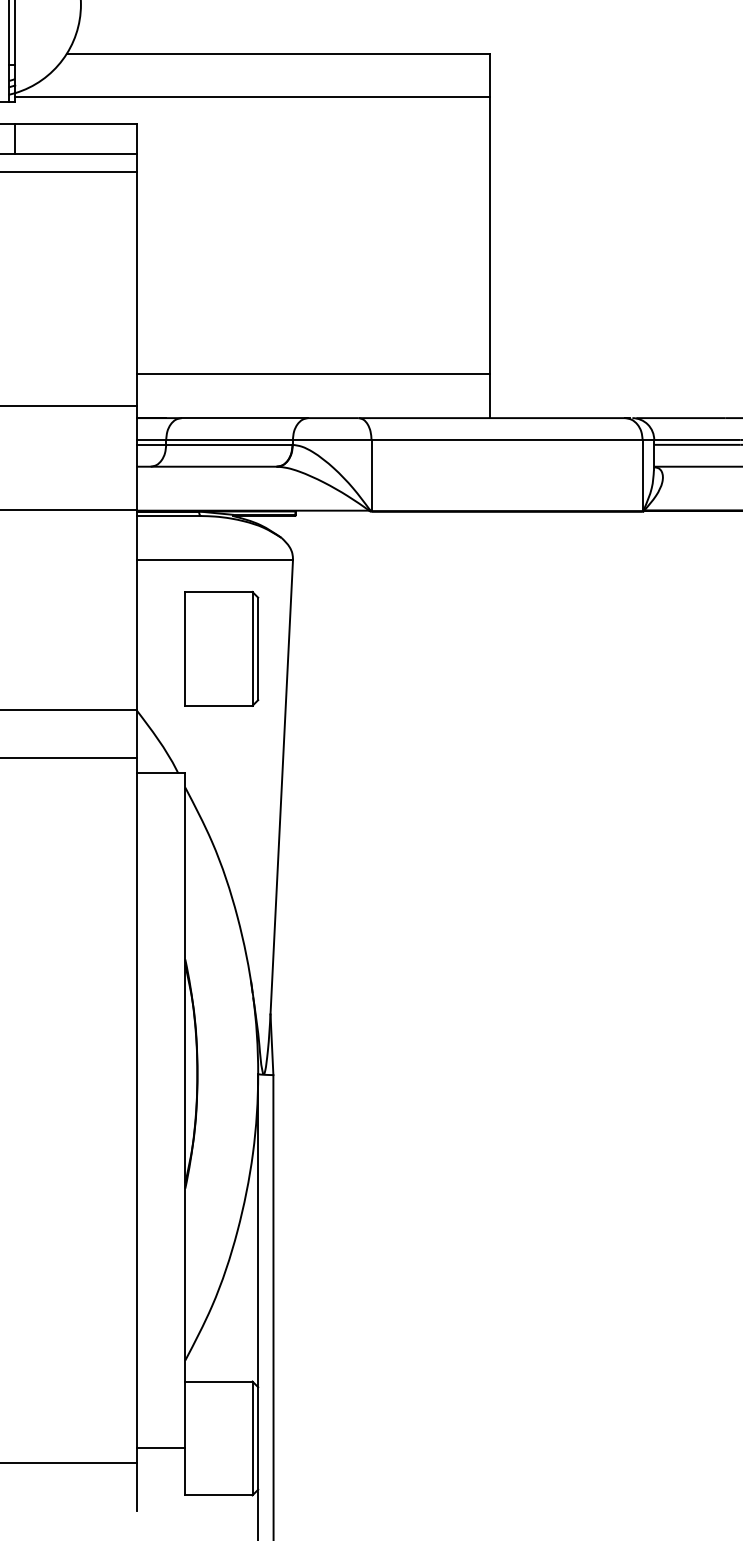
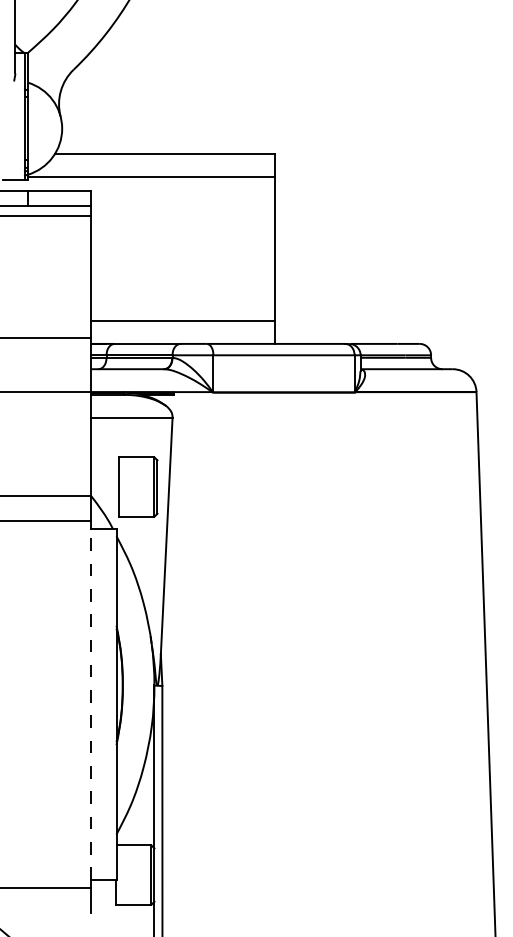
part: (221, 647) -> (138, 486), moved
line: (137, 1108) -> (91, 703), solid -> dashed

